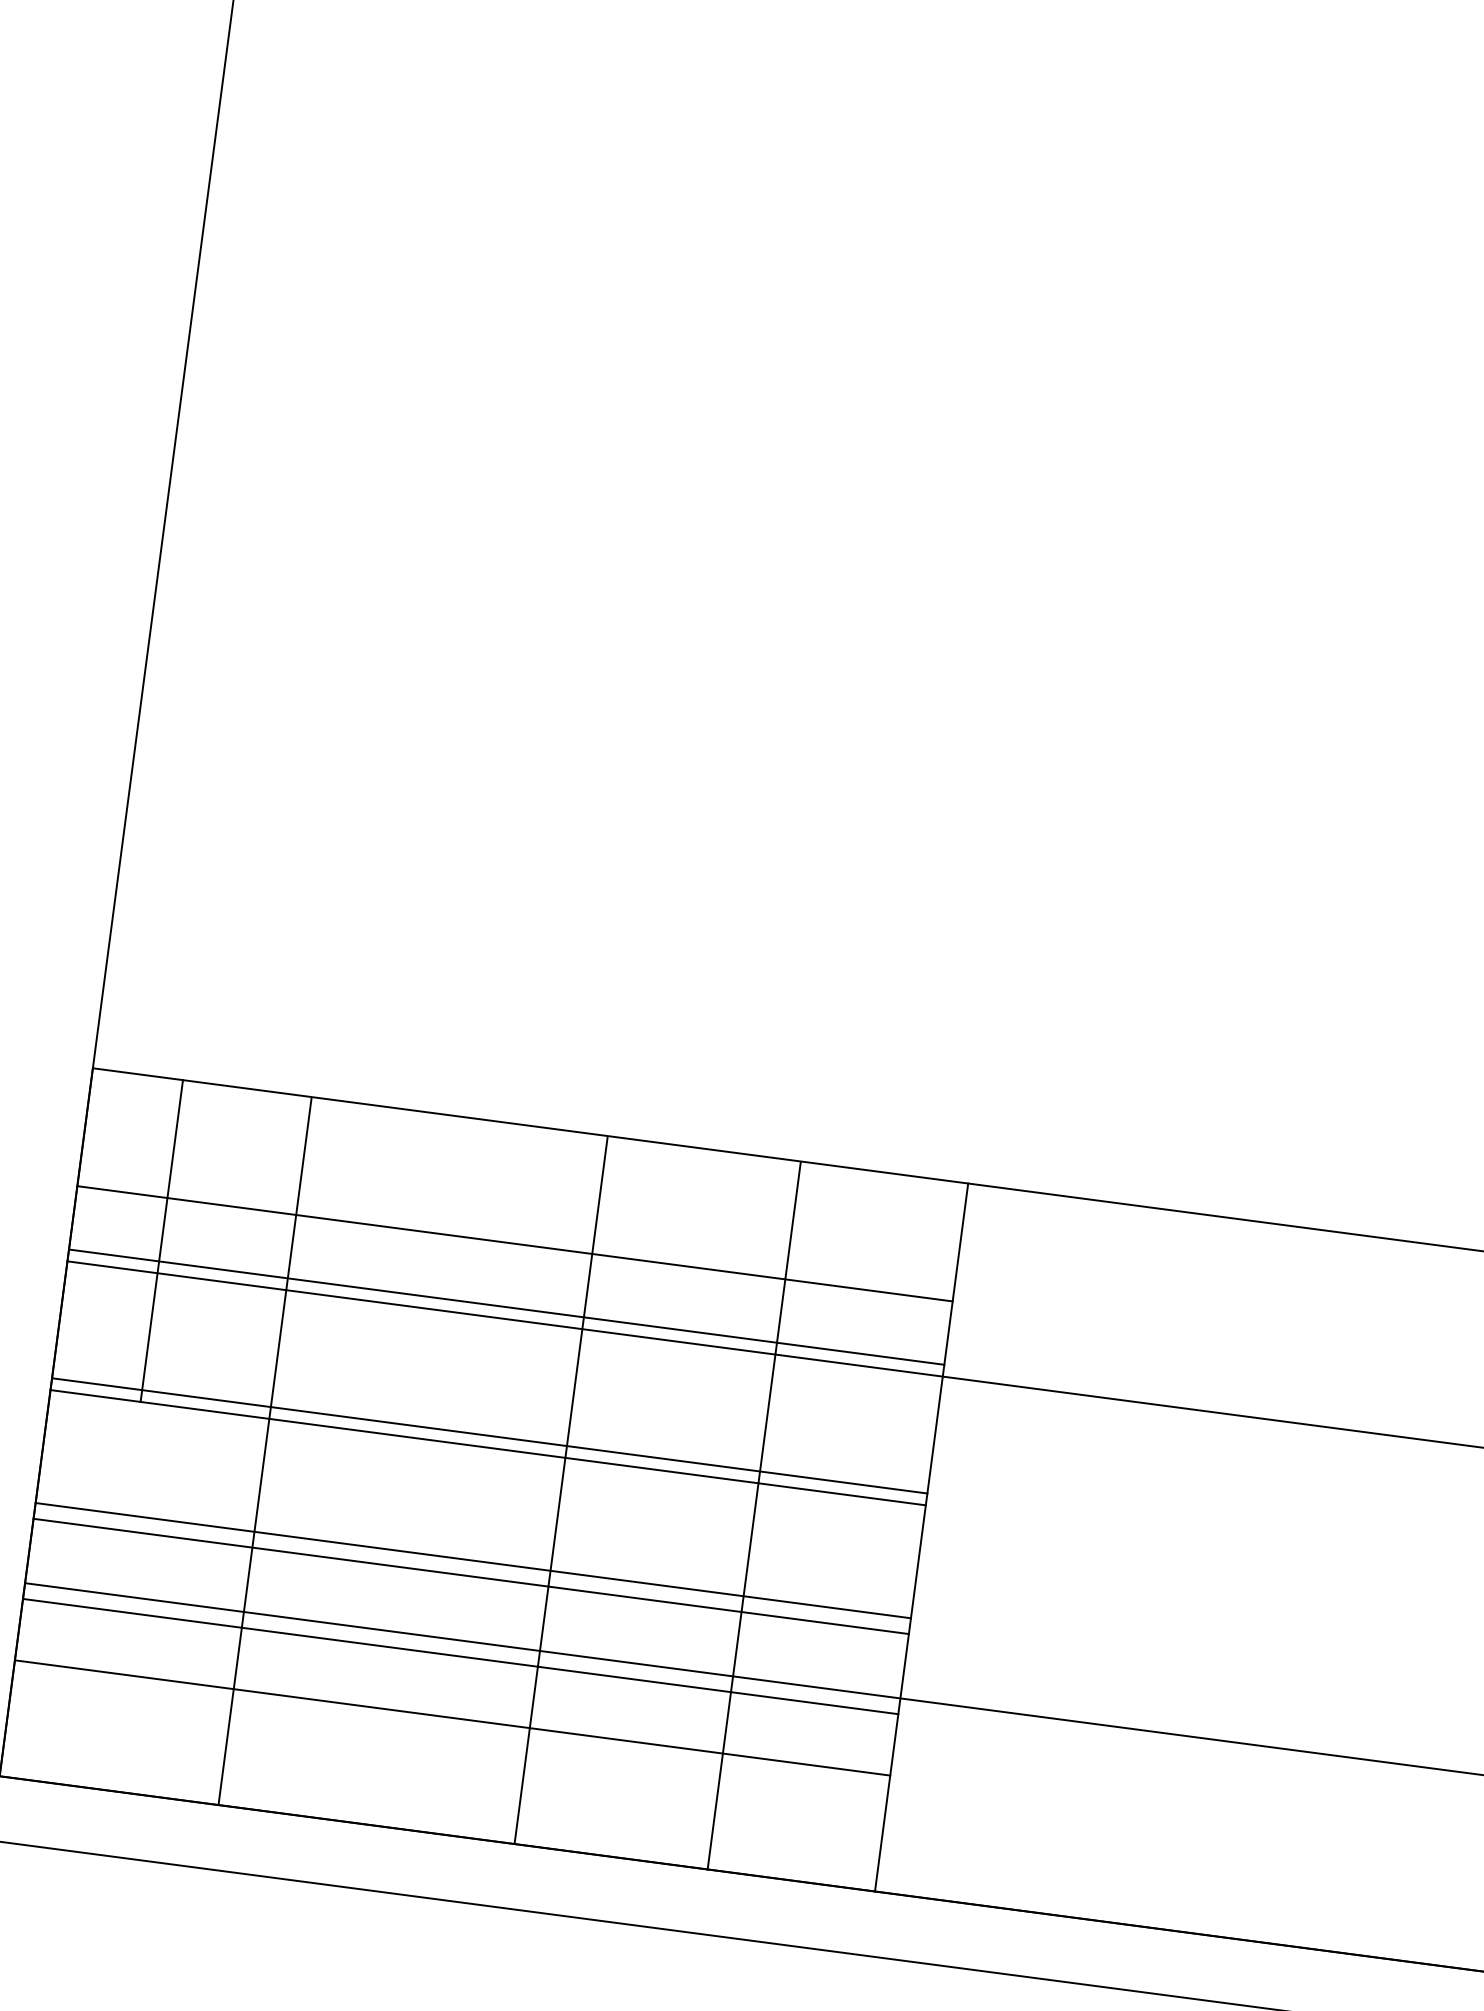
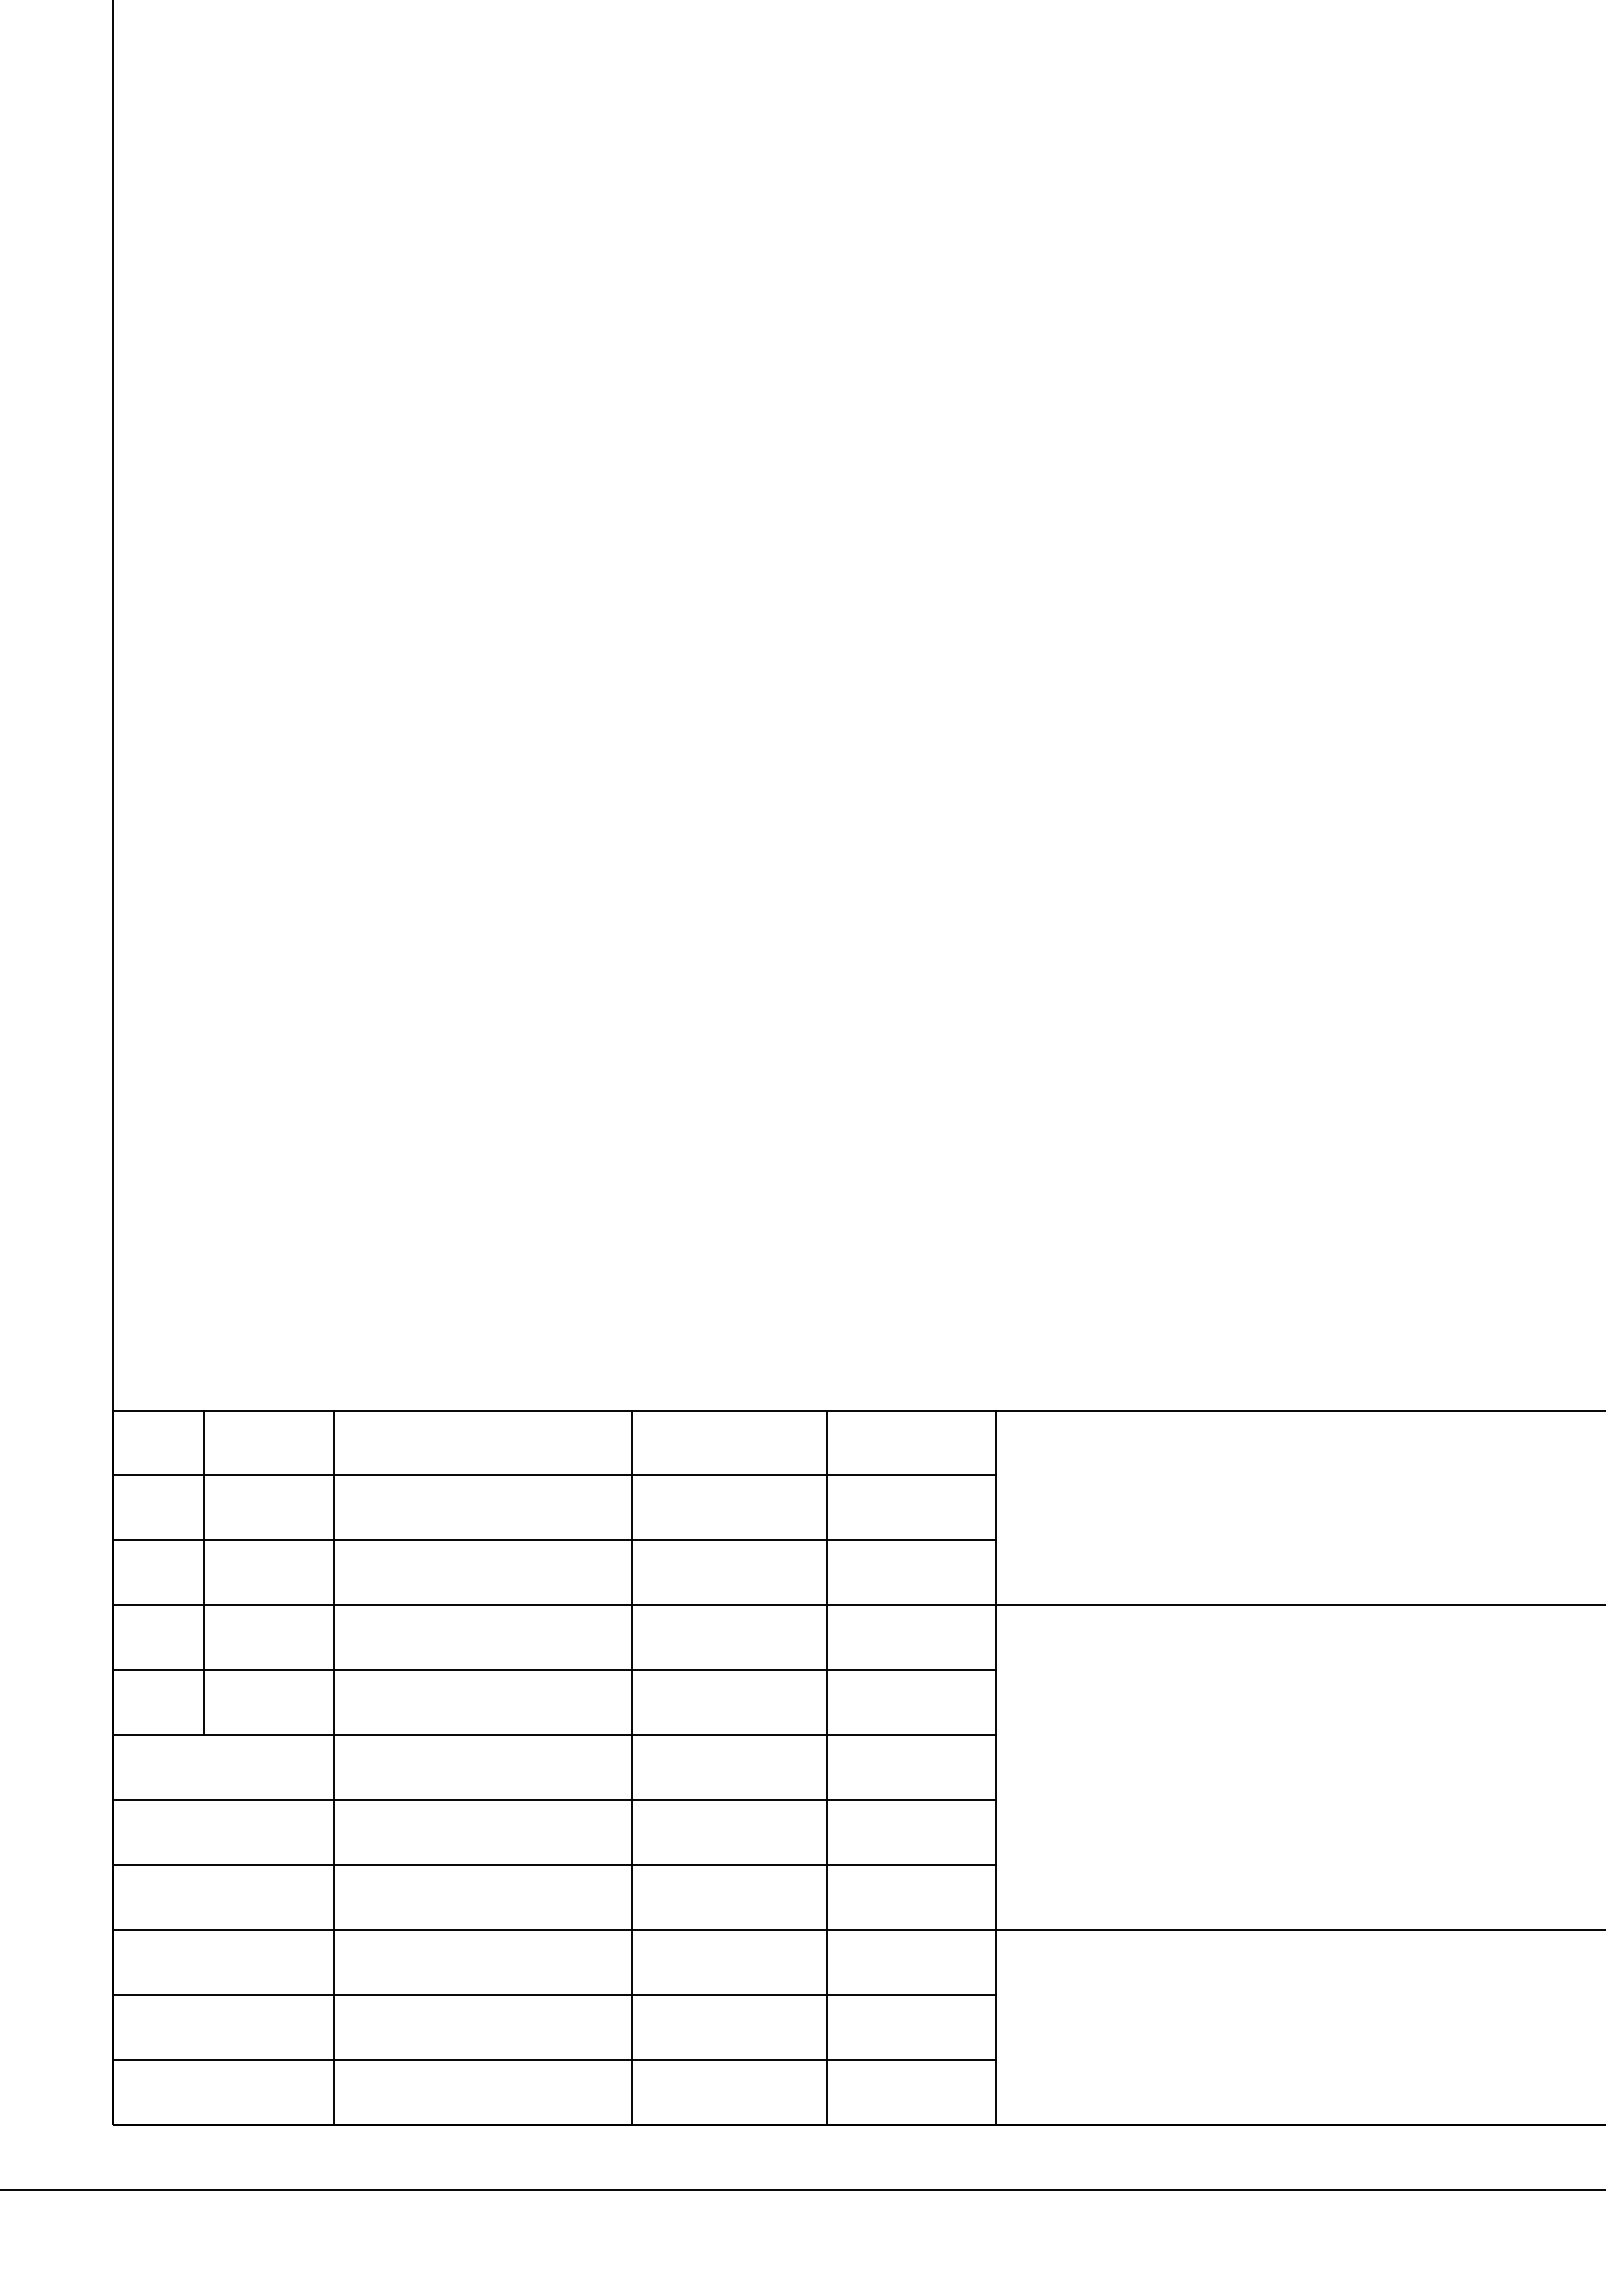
line: (514, 1243) -> (553, 1475), moved
line: (505, 1307) -> (553, 1540), moved
line: (488, 1436) -> (553, 1670), moved
line: (472, 1561) -> (553, 1800), moved
line: (459, 1656) -> (553, 1994), moved
line: (451, 1717) -> (553, 2059), moved

